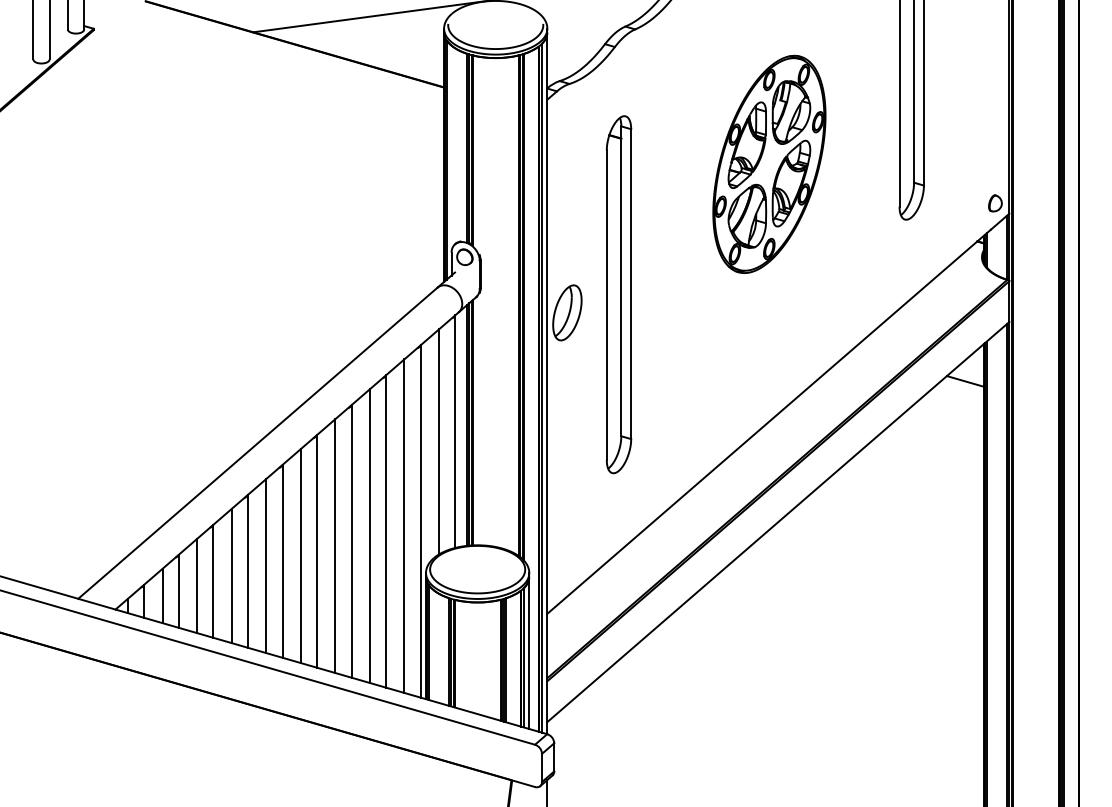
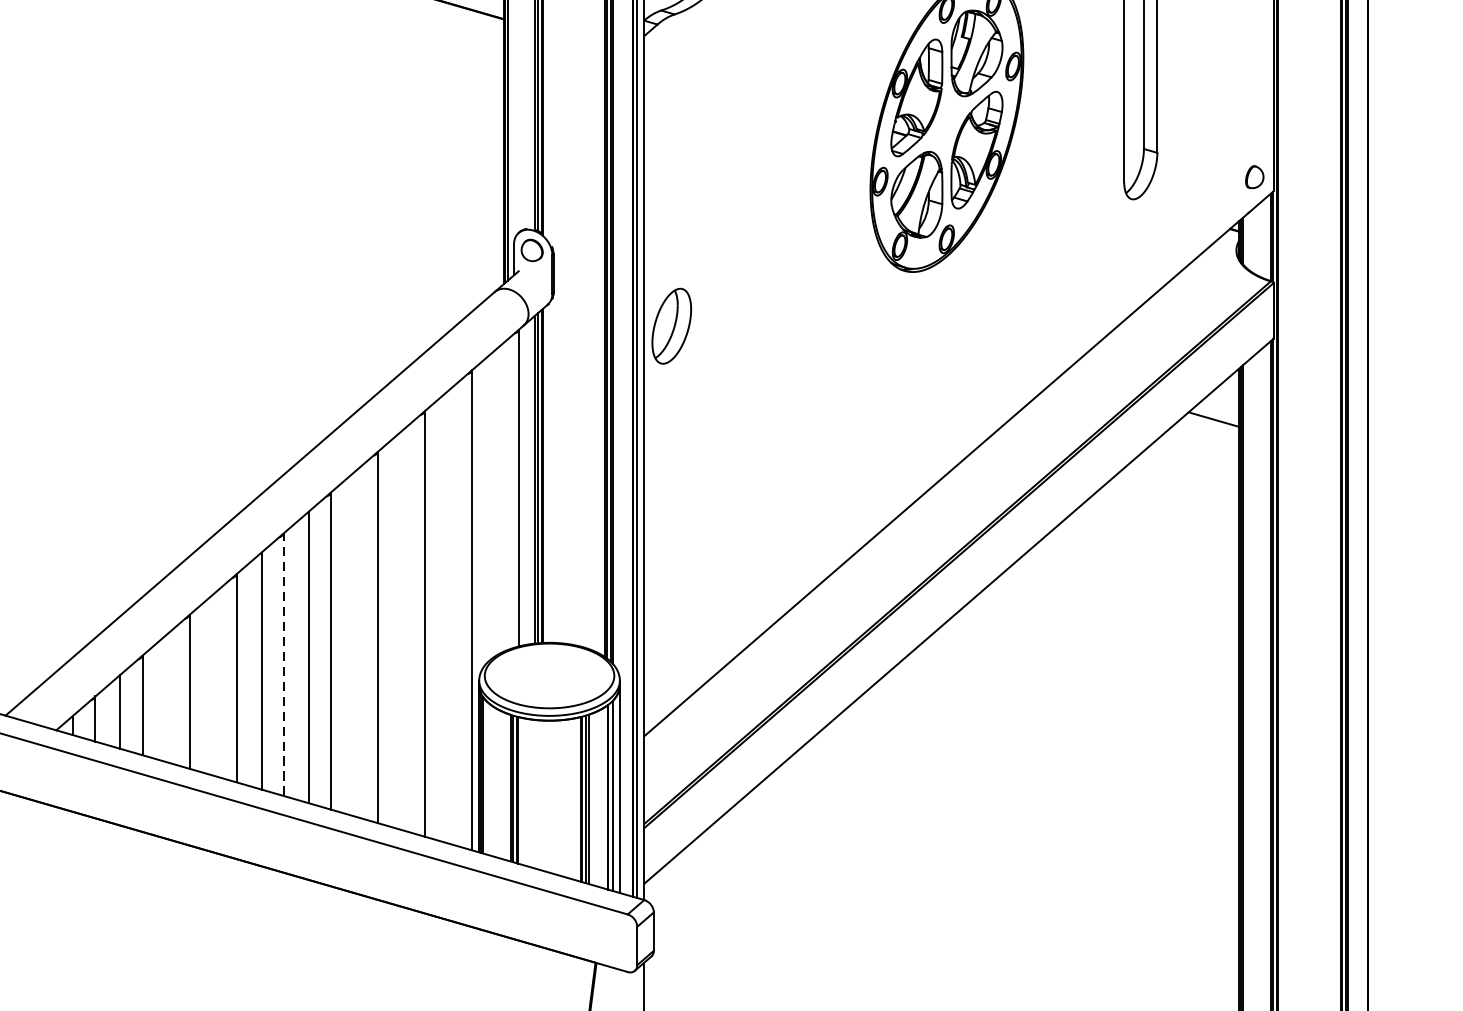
part: (618, 294) -> (741, 301), removed
line: (439, 441) -> (497, 501), removed
line: (404, 525) -> (449, 615), removed
line: (369, 536) -> (402, 630), removed
line: (335, 546) -> (355, 644), removed
line: (282, 560) -> (283, 663), solid -> dashed
line: (231, 575) -> (214, 683), removed
line: (197, 585) -> (167, 697), removed

